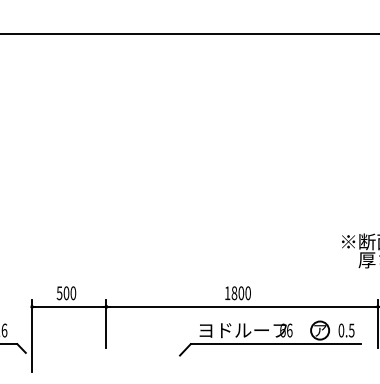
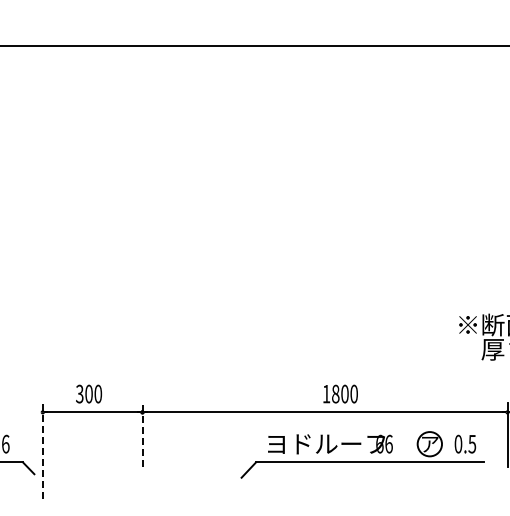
text: (59, 292) -> (79, 393), 500 -> 300
text: (238, 292) -> (340, 393), moved
line: (106, 324) -> (142, 435), solid -> dashed
line: (31, 335) -> (42, 450), solid -> dashed

